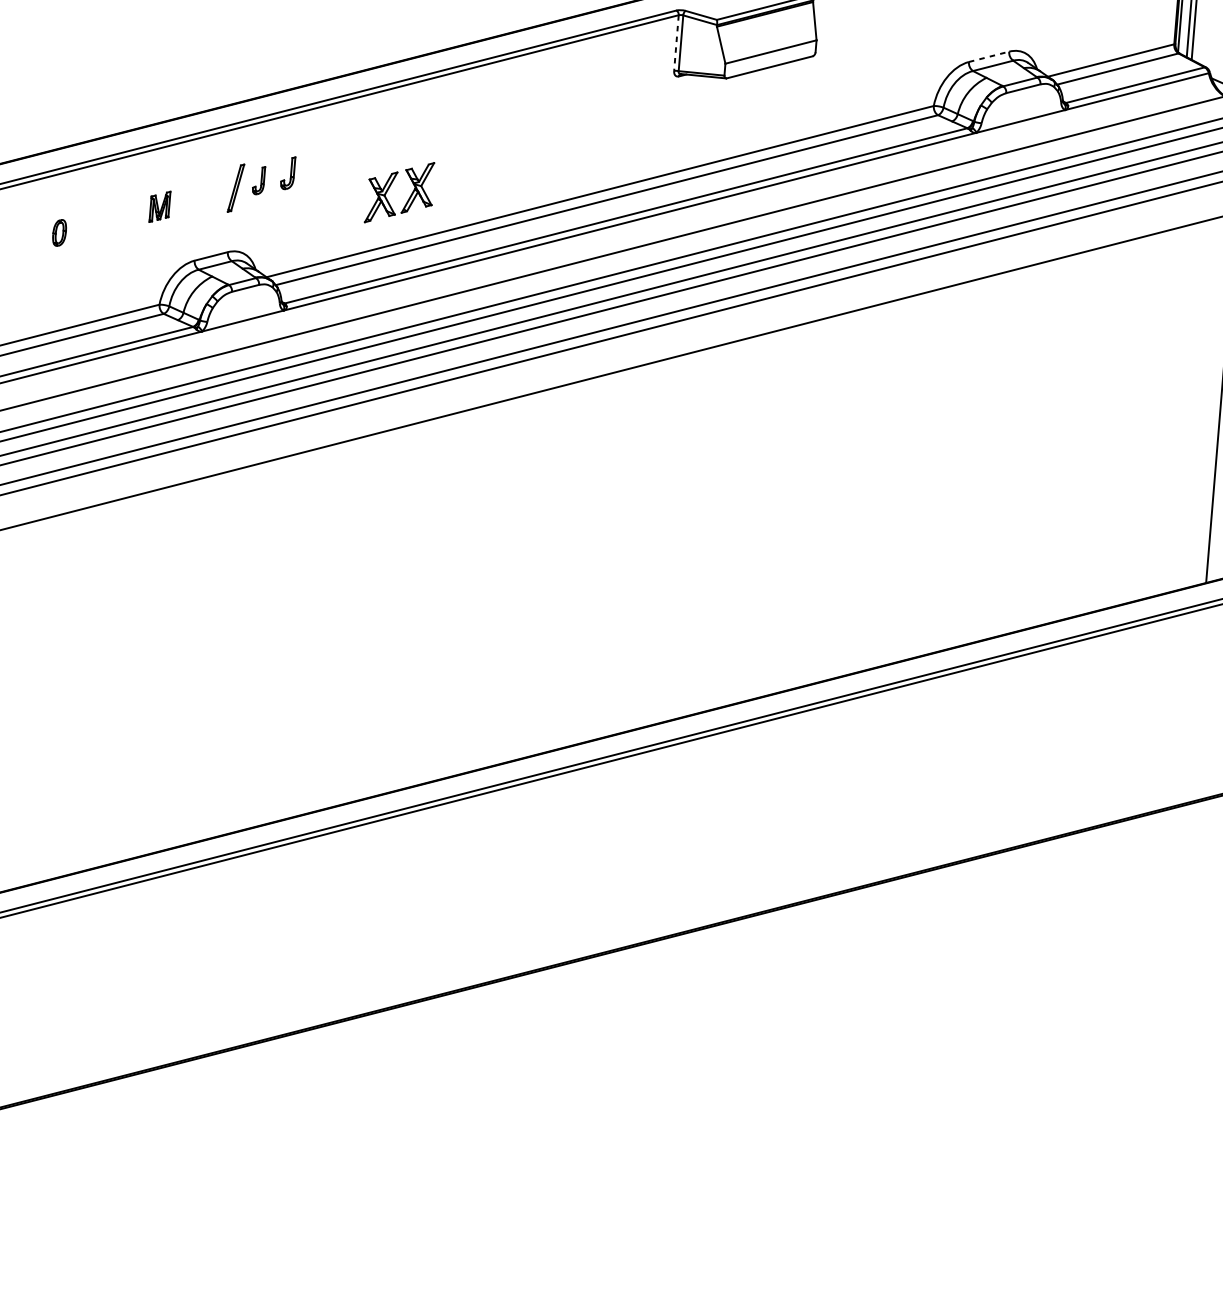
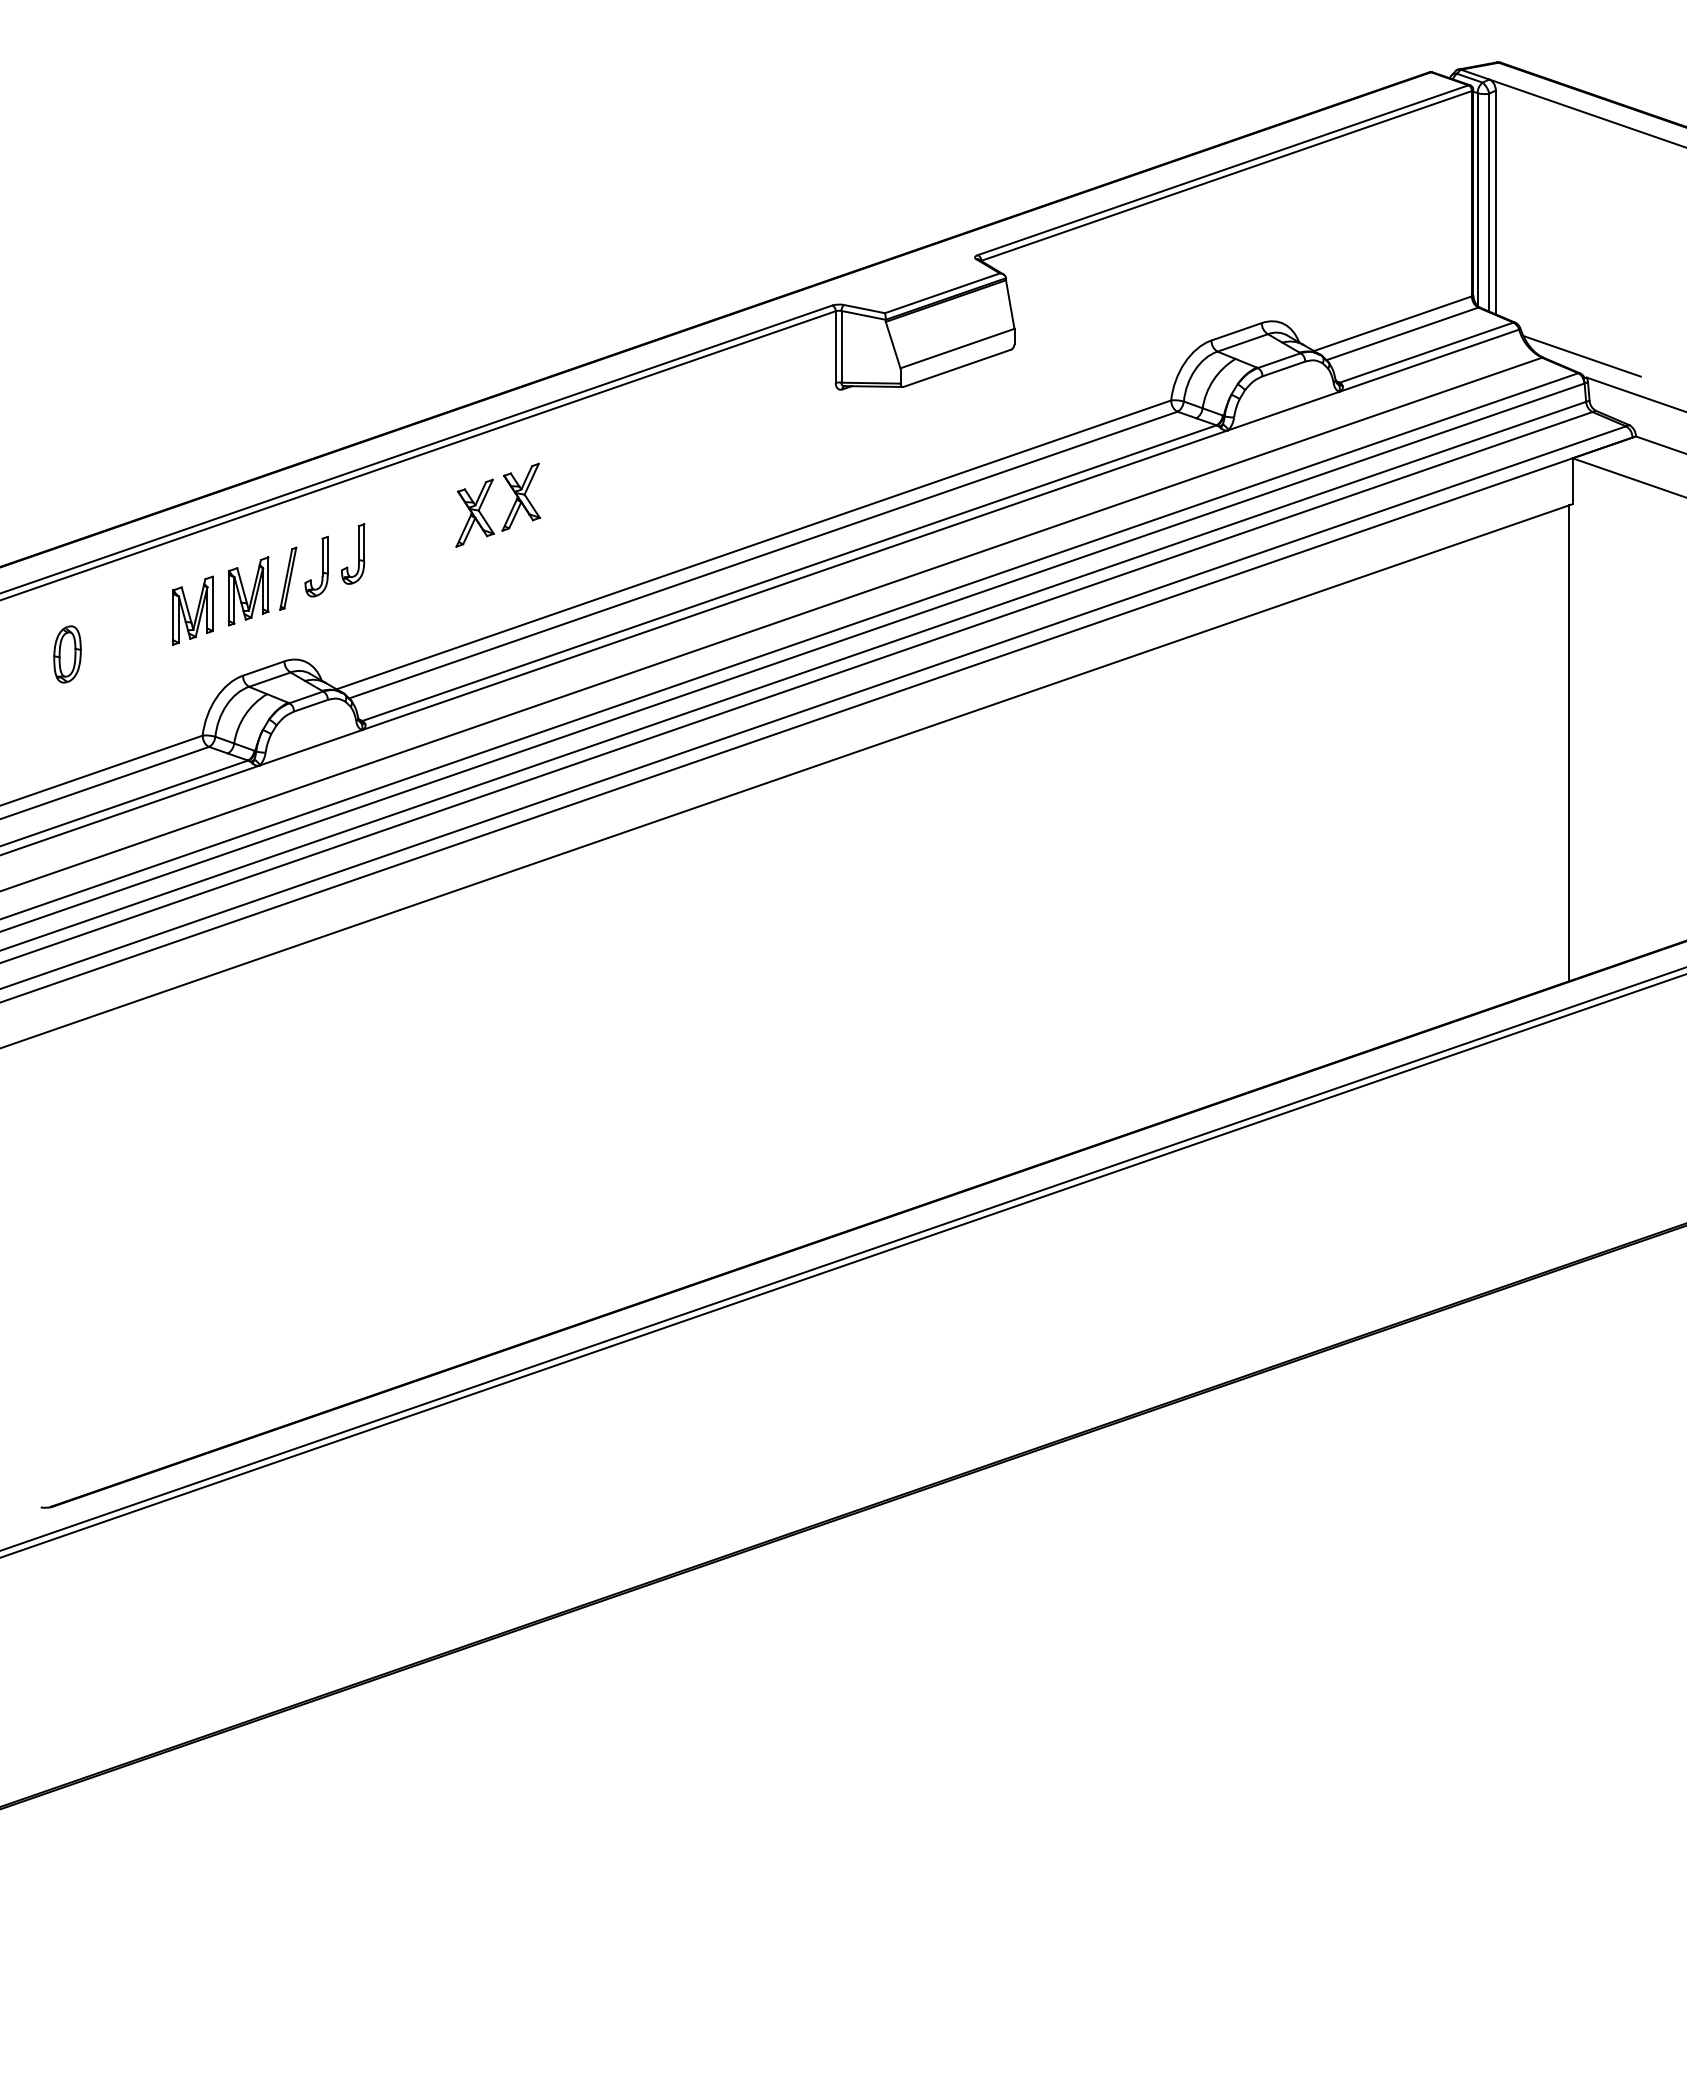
line: (676, 43) -> (835, 347), dashed -> solid
line: (988, 56) -> (1236, 331), dashed -> solid
part: (287, 172) -> (352, 553), size x1.43
part: (258, 180) -> (316, 566), size x1.67
part: (390, 186) -> (485, 498), moved
part: (204, 195) -> (248, 591), added
part: (159, 206) -> (192, 610), size x1.67
part: (59, 232) -> (67, 654), size x1.67

